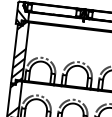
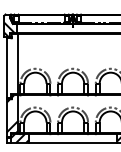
hatch: (19, 50) -> (11, 64), removed

